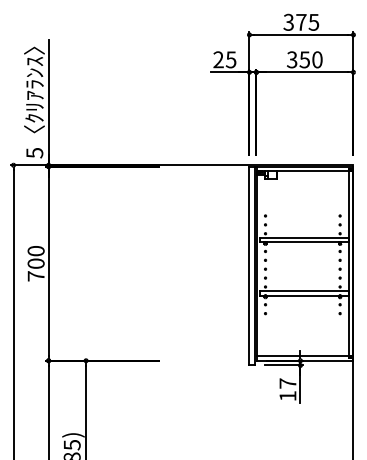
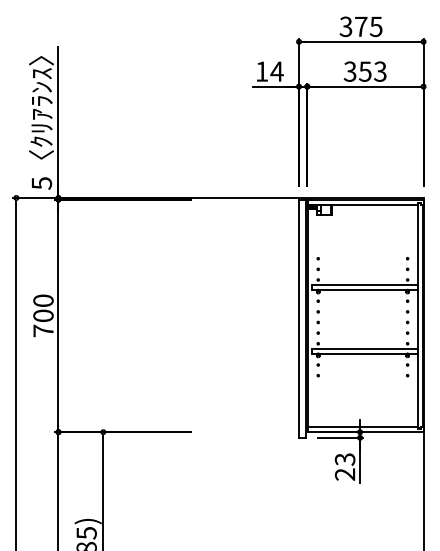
text: (224, 59) -> (269, 71), 25 -> 14
text: (317, 59) -> (380, 71), 350 -> 353
text: (287, 389) -> (344, 466), 17 -> 23

